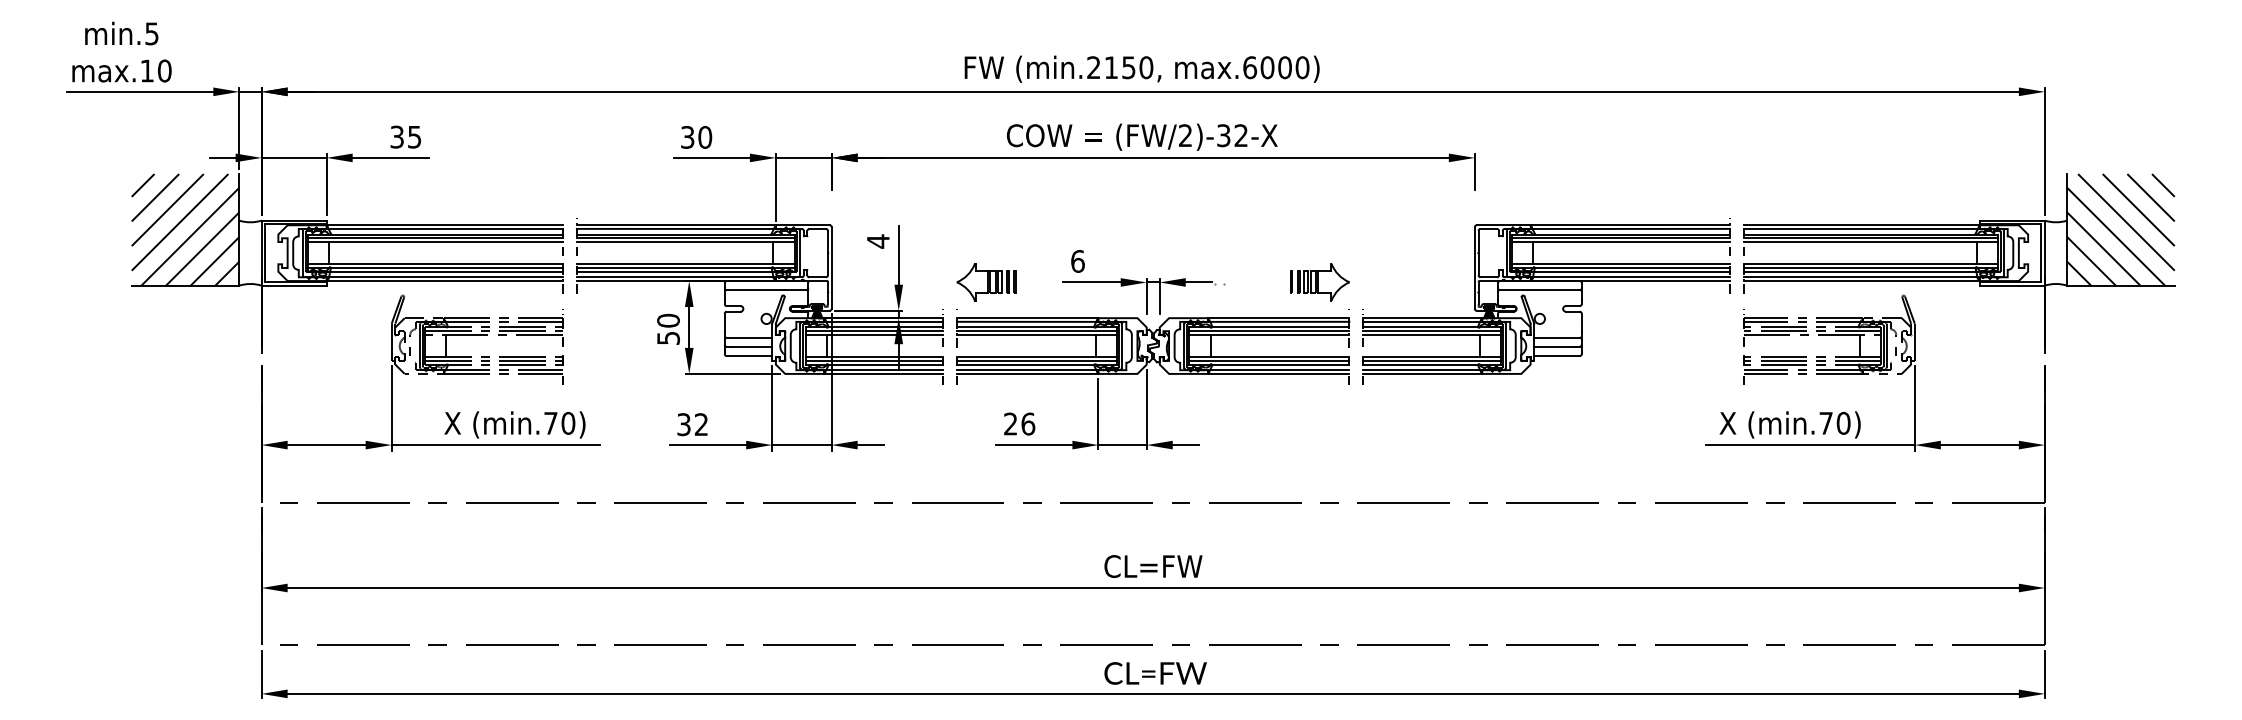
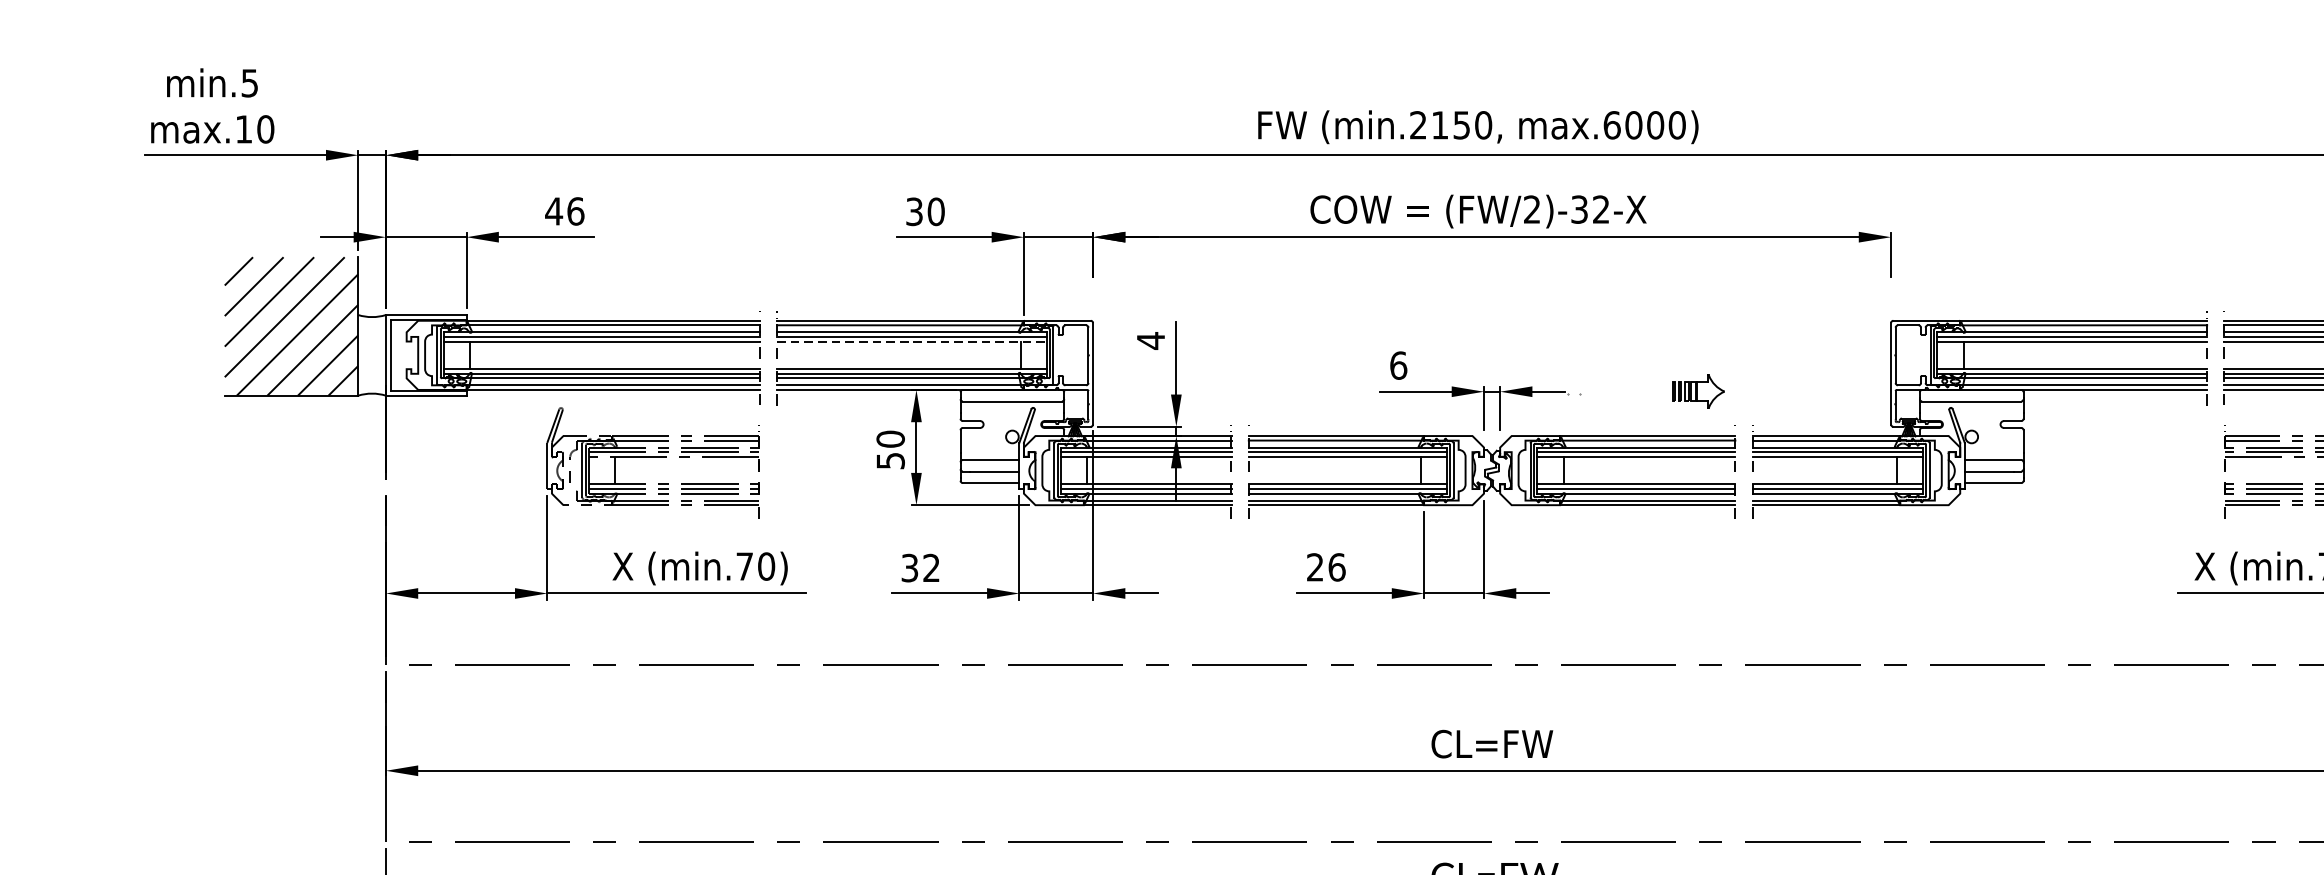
text: (405, 136) -> (564, 210), 35 -> 46
line: (685, 242) -> (911, 342), solid -> dashed
part: (986, 282) -> (1285, 391), removed
part: (1319, 282) -> (1698, 391), size x0.7

